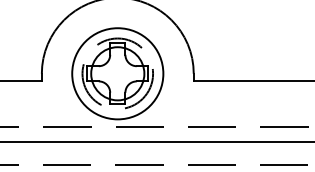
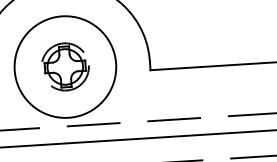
part: (117, 73) -> (65, 66), size x0.6

